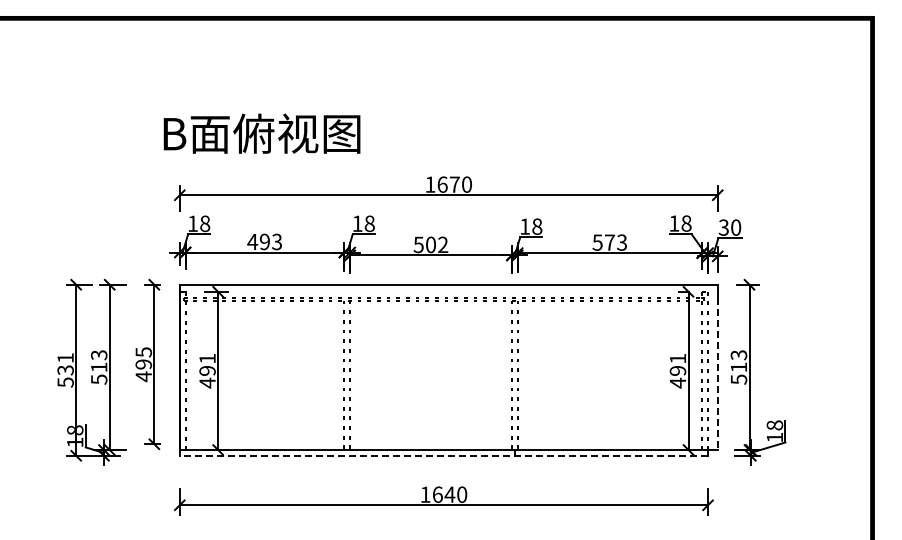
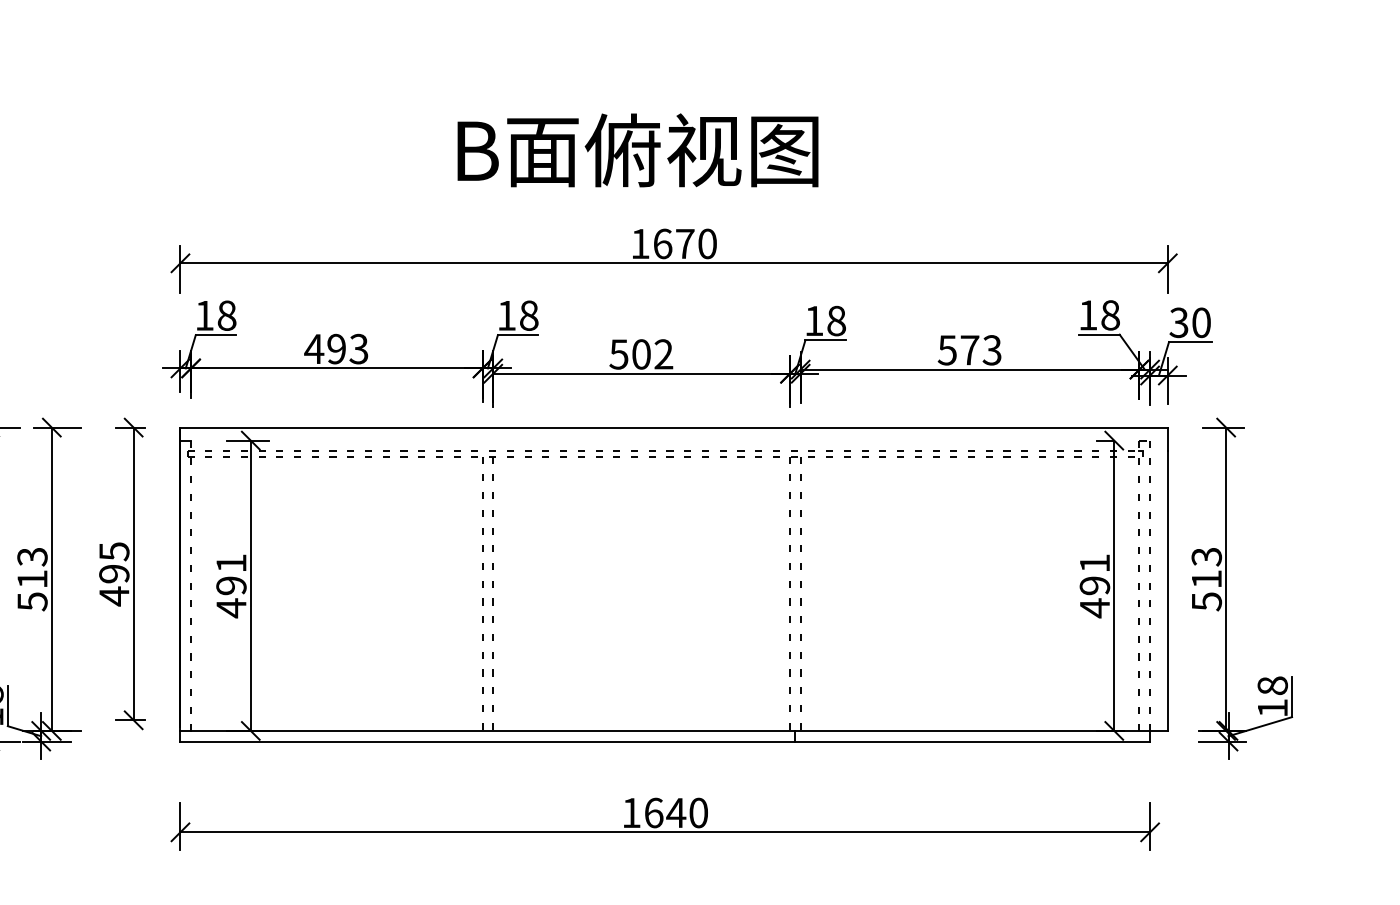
text: (261, 133) -> (636, 149), moved
line: (717, 374) -> (1167, 592), dashed -> solid
line: (443, 455) -> (664, 741), dashed -> solid

